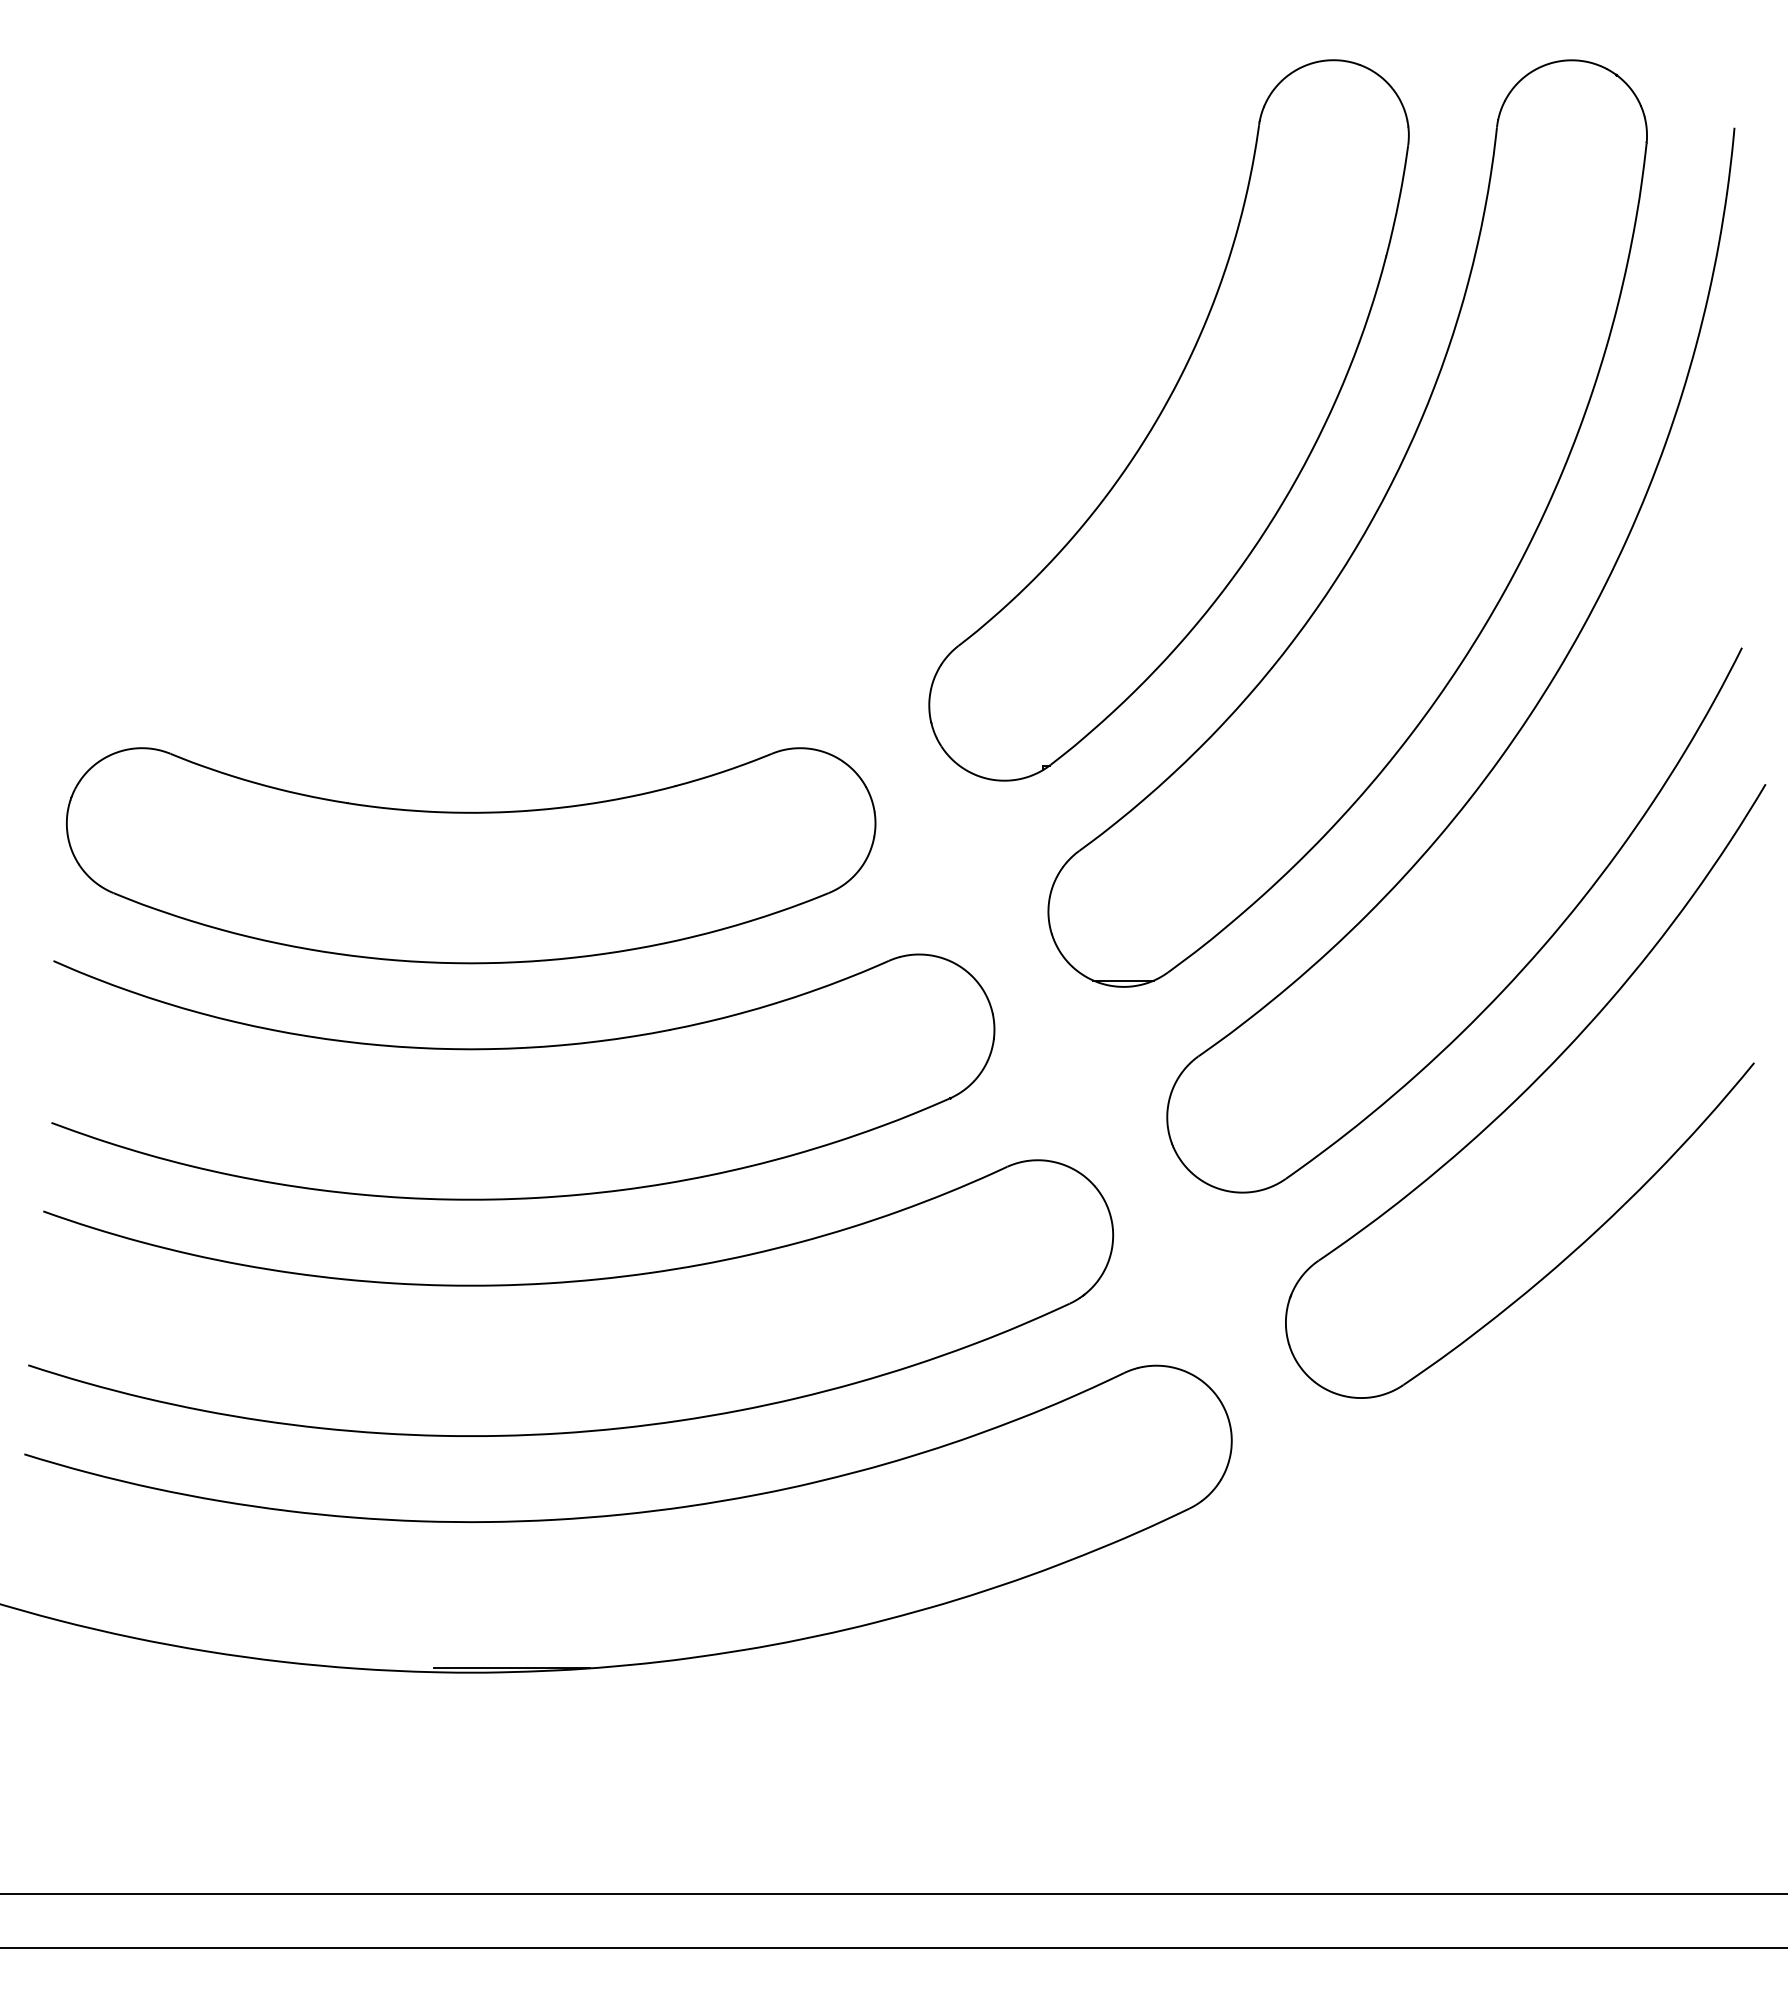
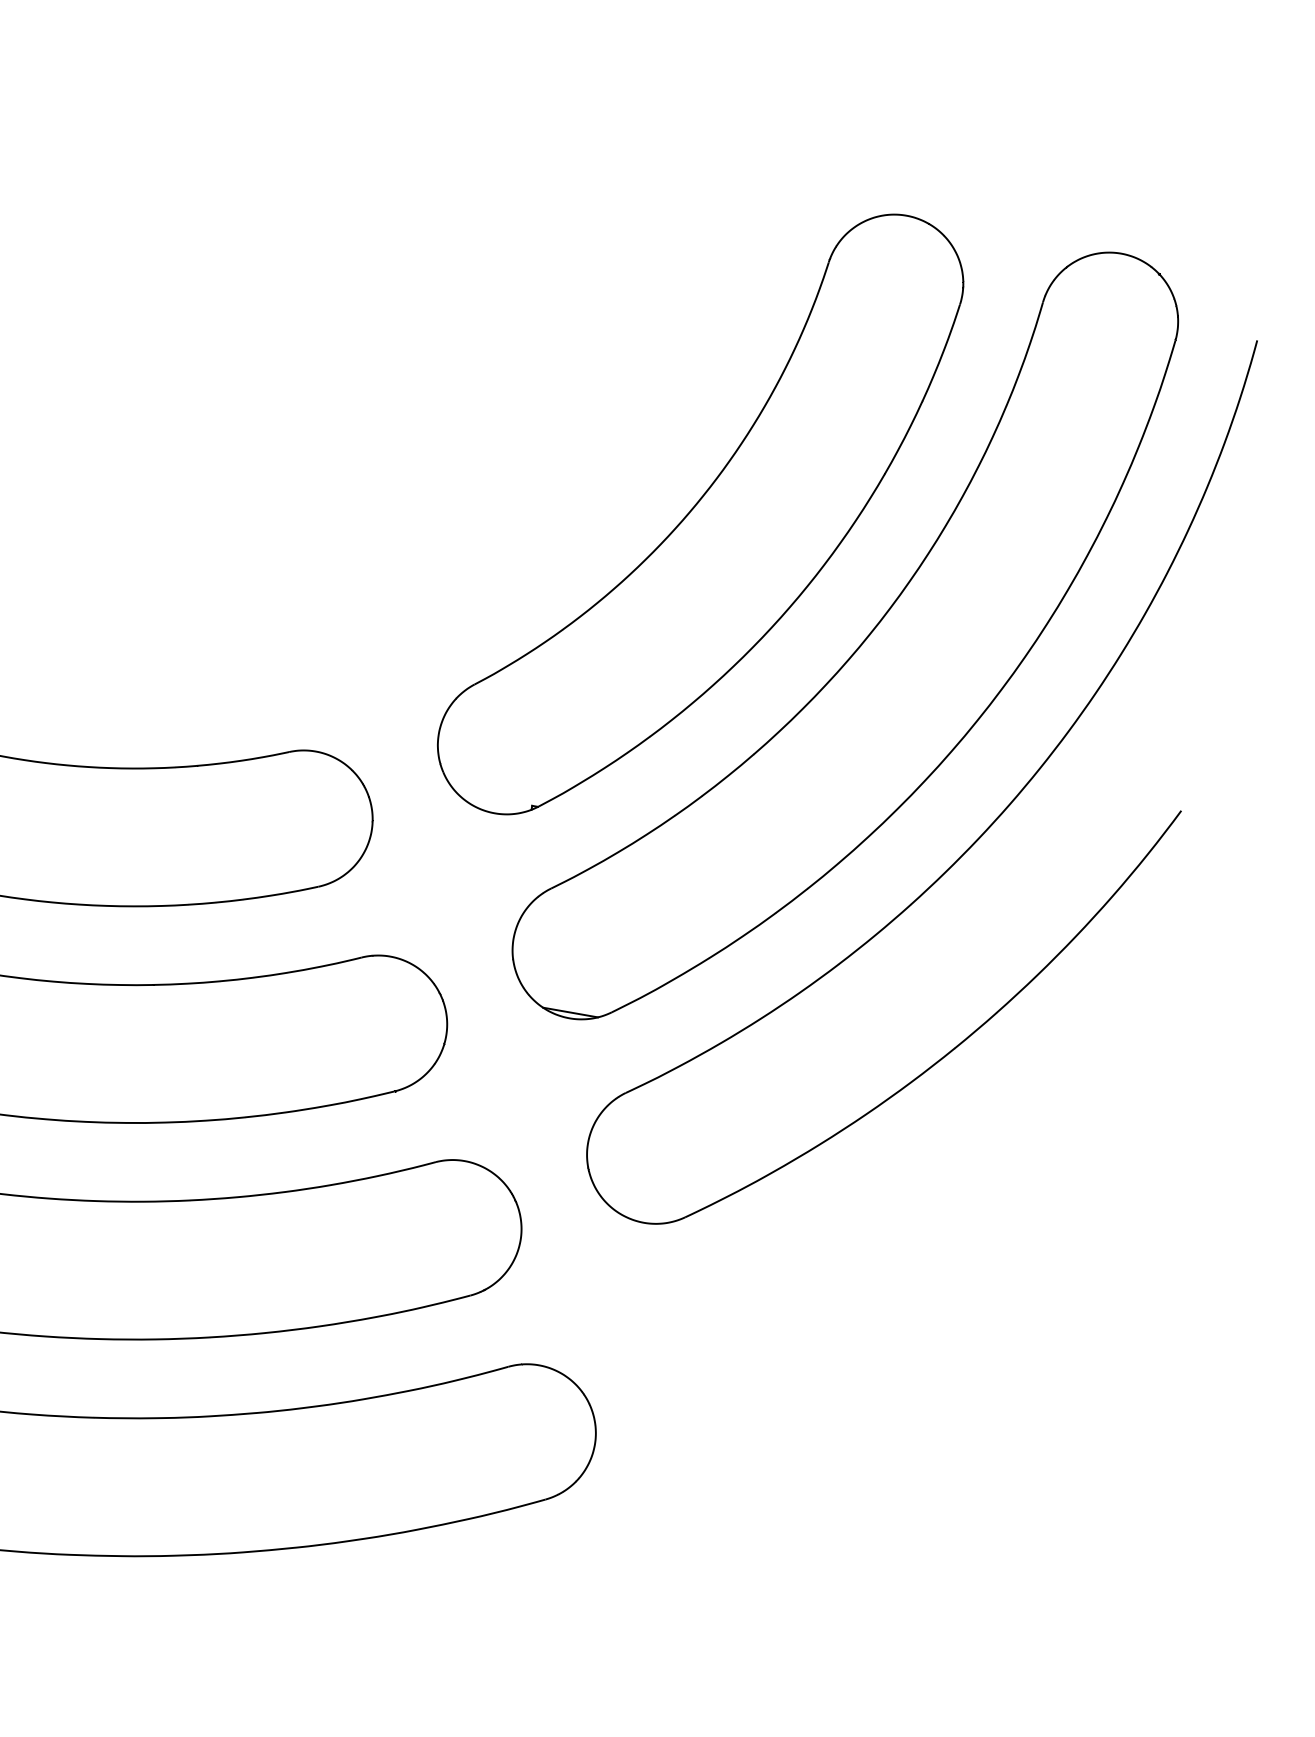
part: (1525, 1091) -> (915, 1176), removed

